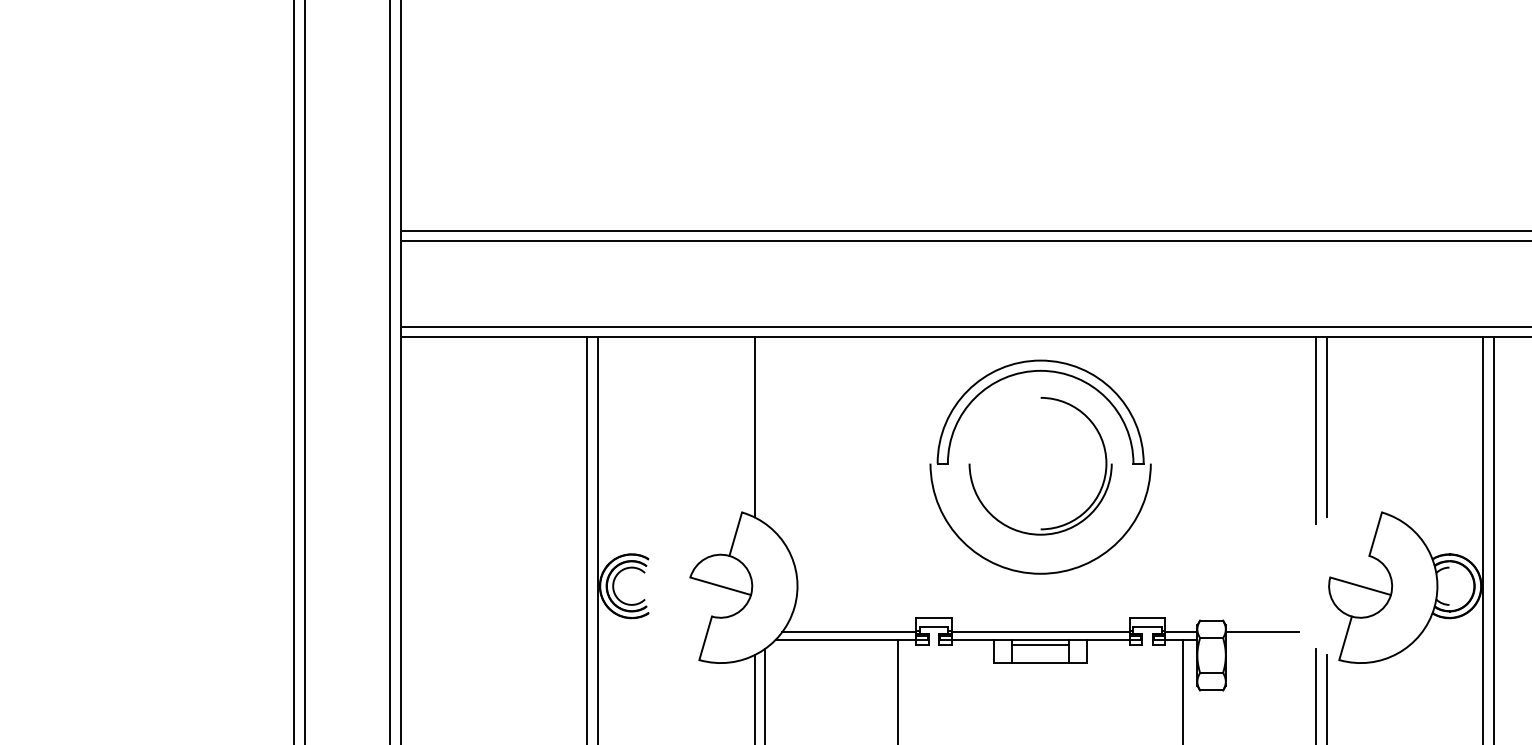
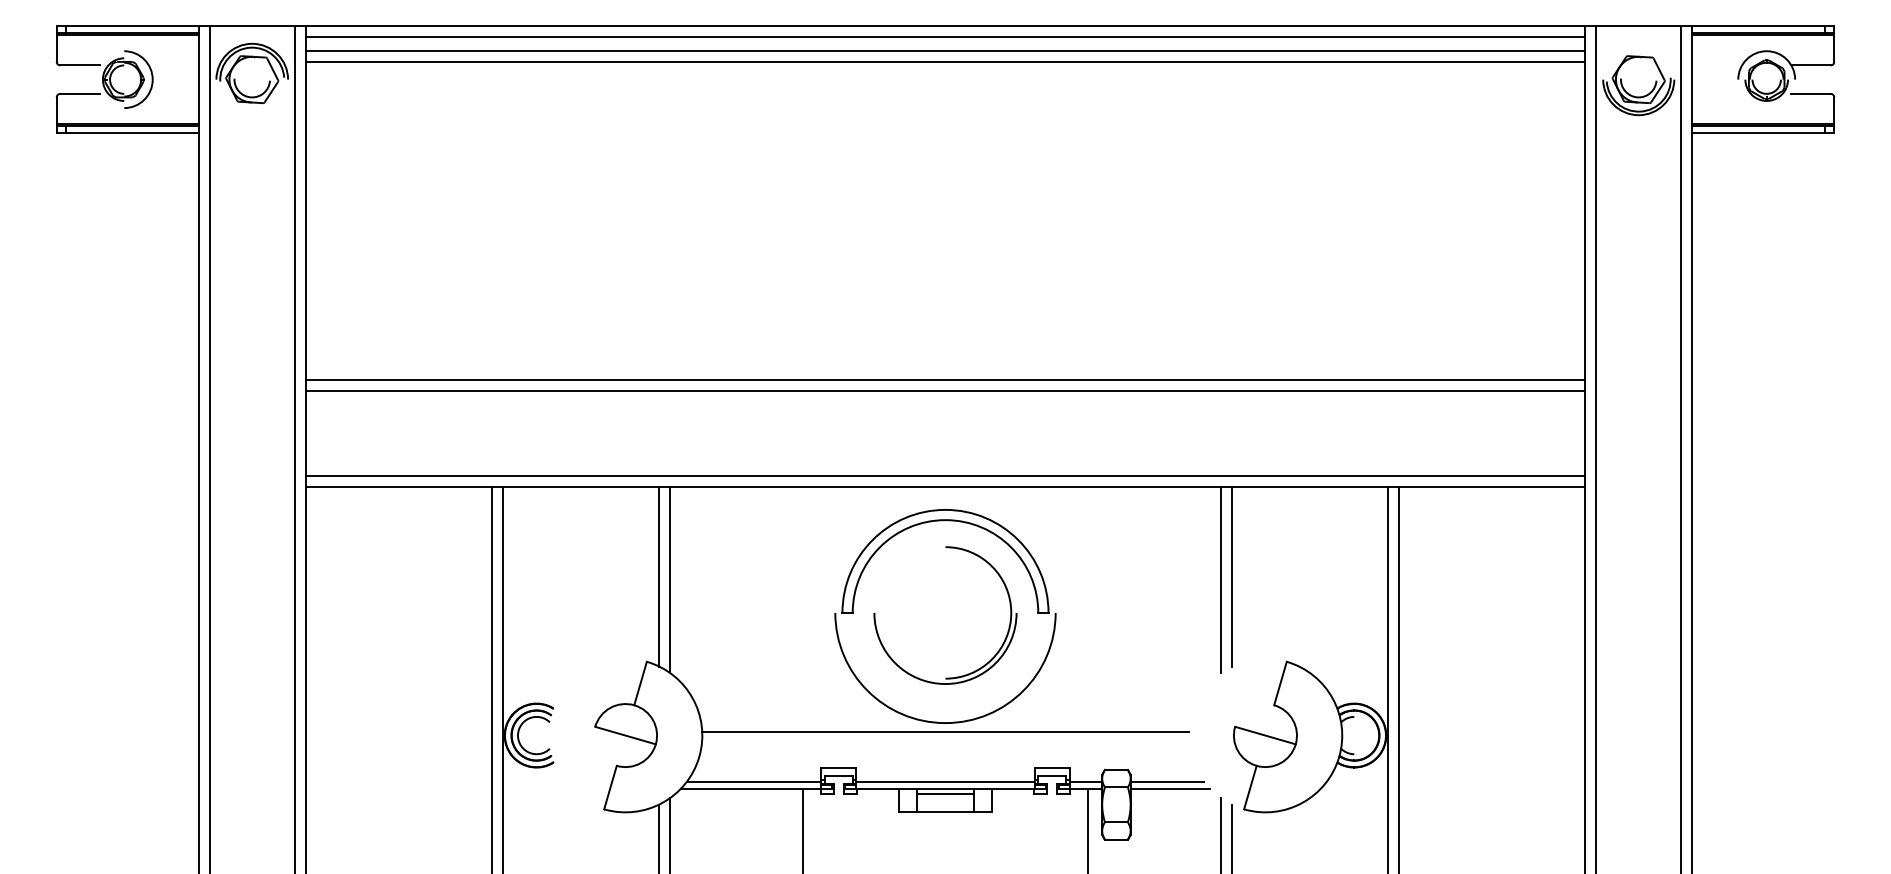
line: (764, 430) -> (669, 579), added
line: (1040, 583) -> (945, 732), added
line: (1265, 639) -> (1170, 788), added

